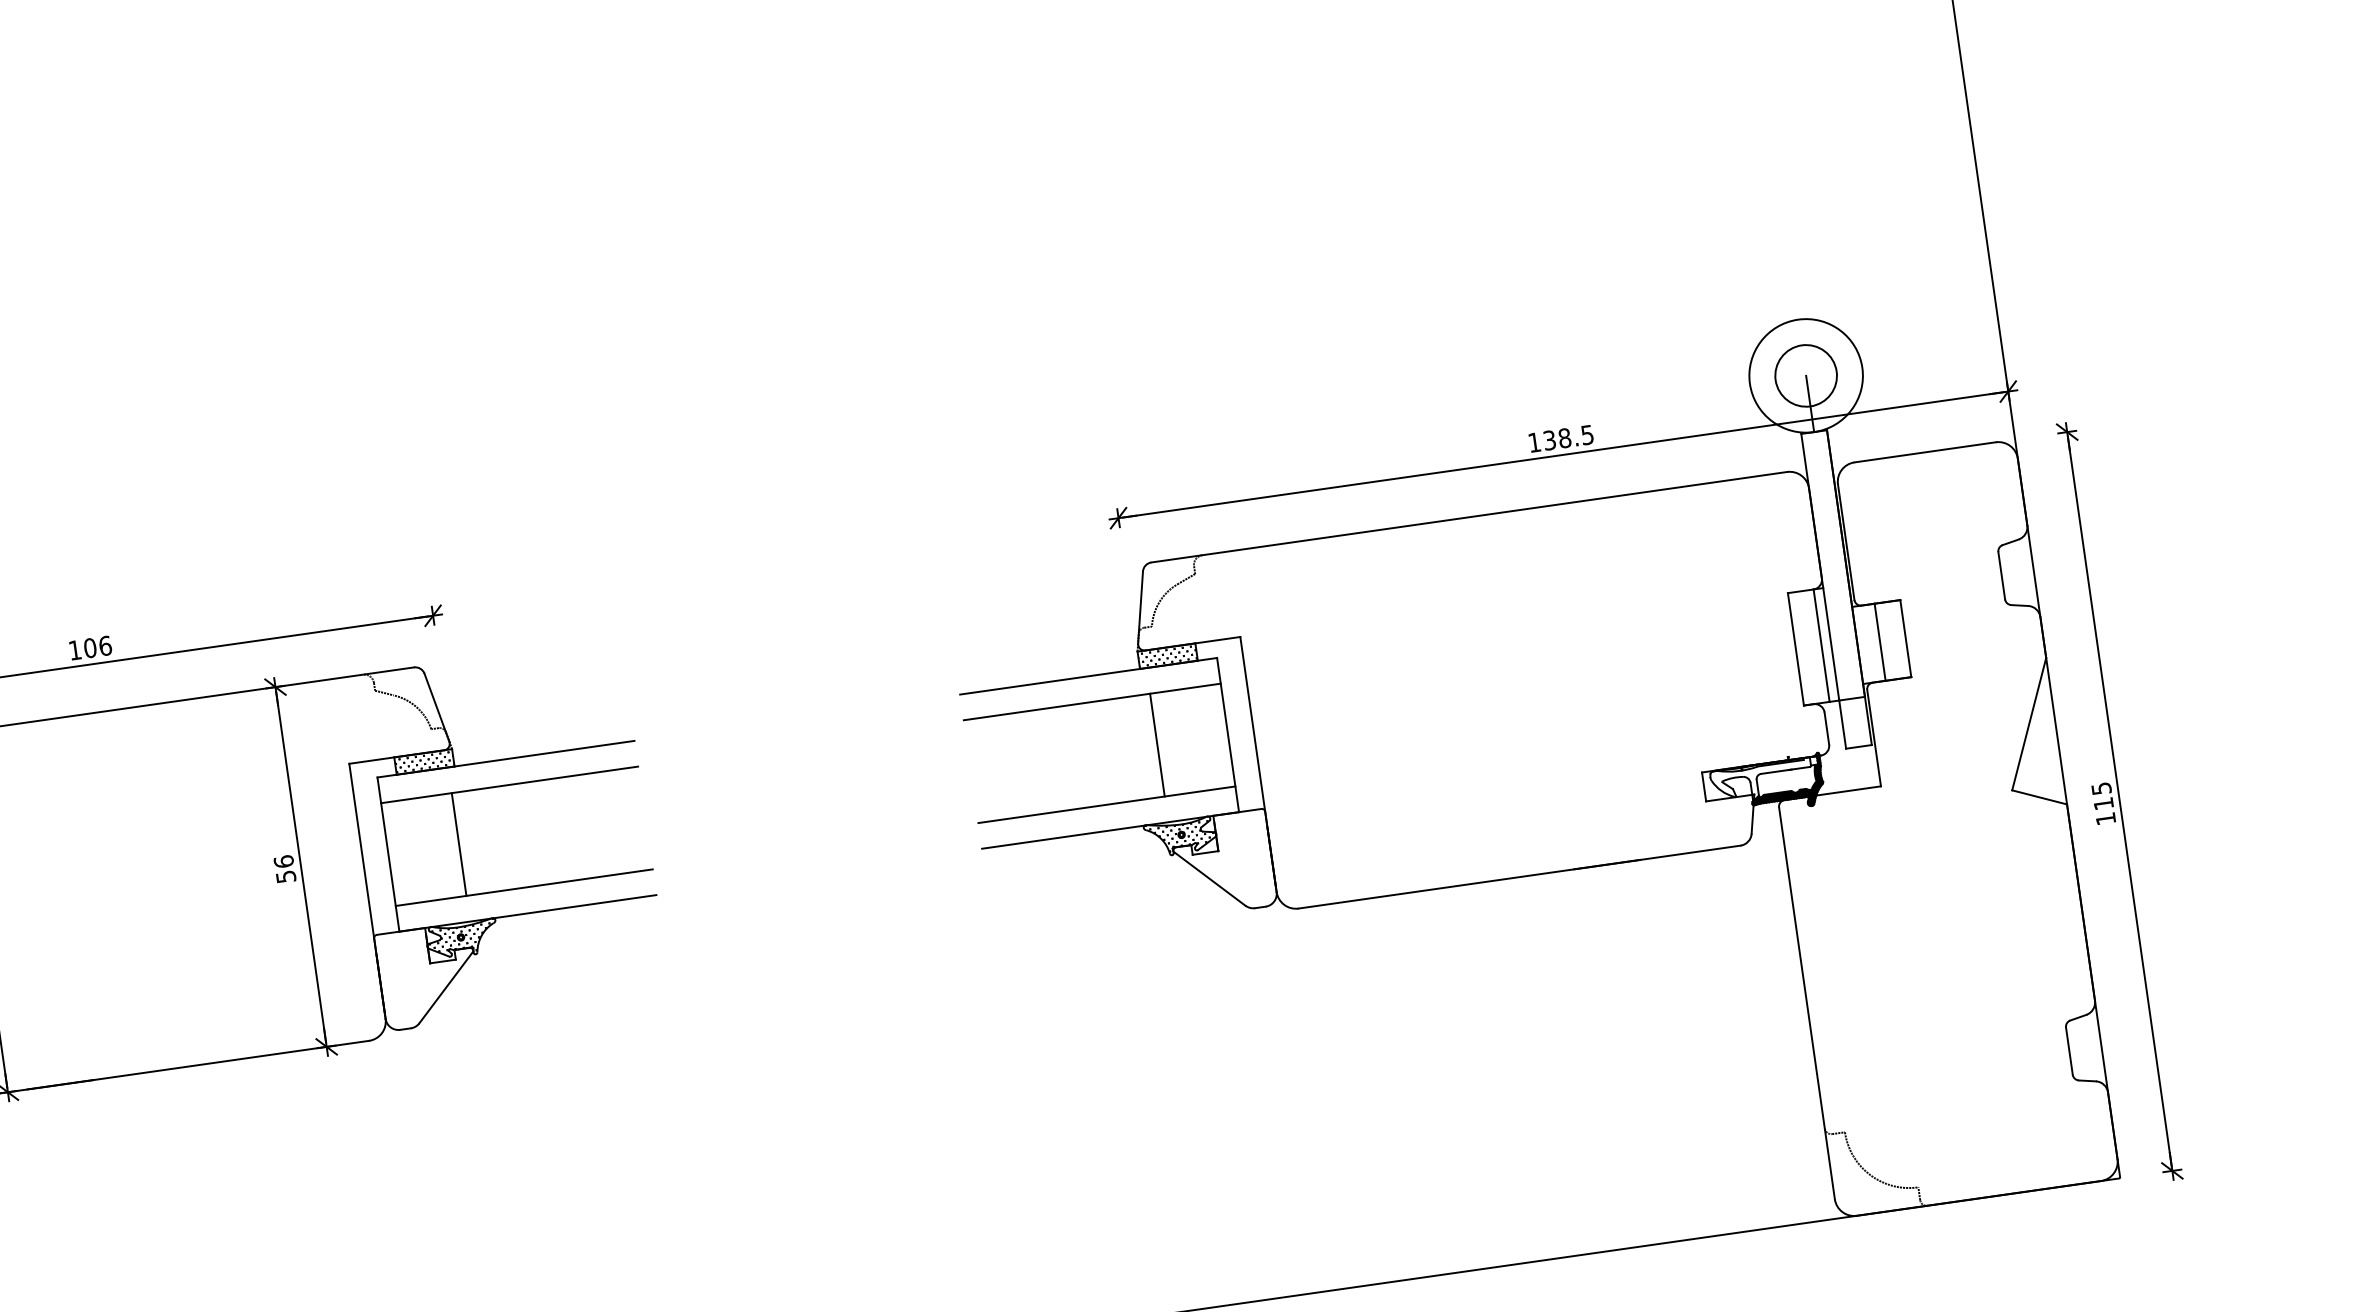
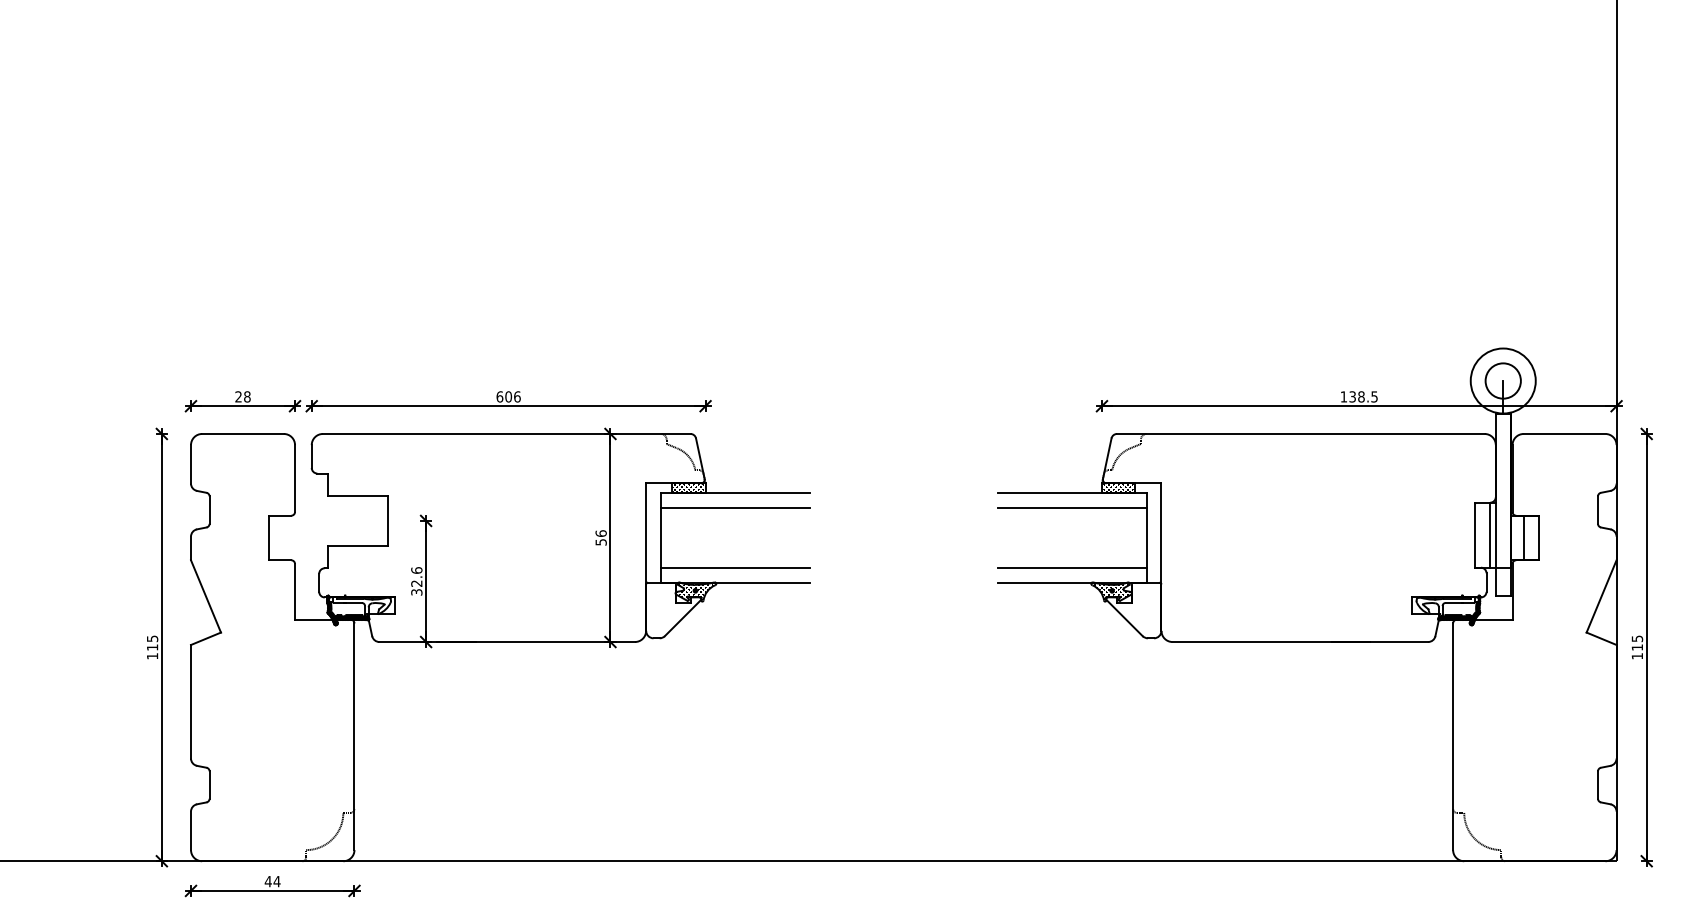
text: (74, 649) -> (499, 396), 106 -> 606
line: (1156, 744) -> (1105, 537), removed
line: (458, 843) -> (701, 537), removed

